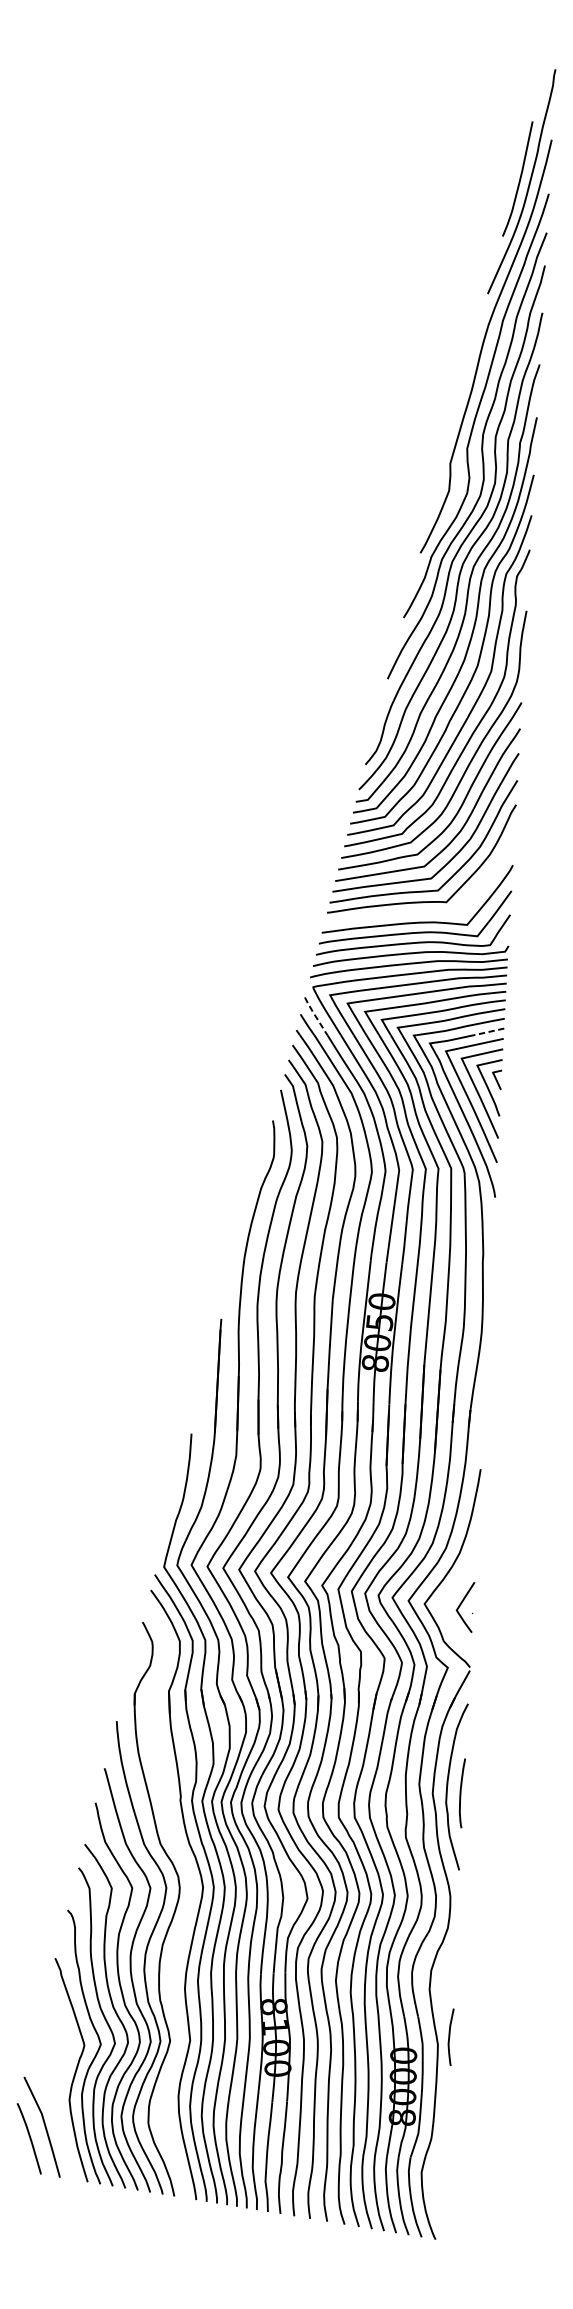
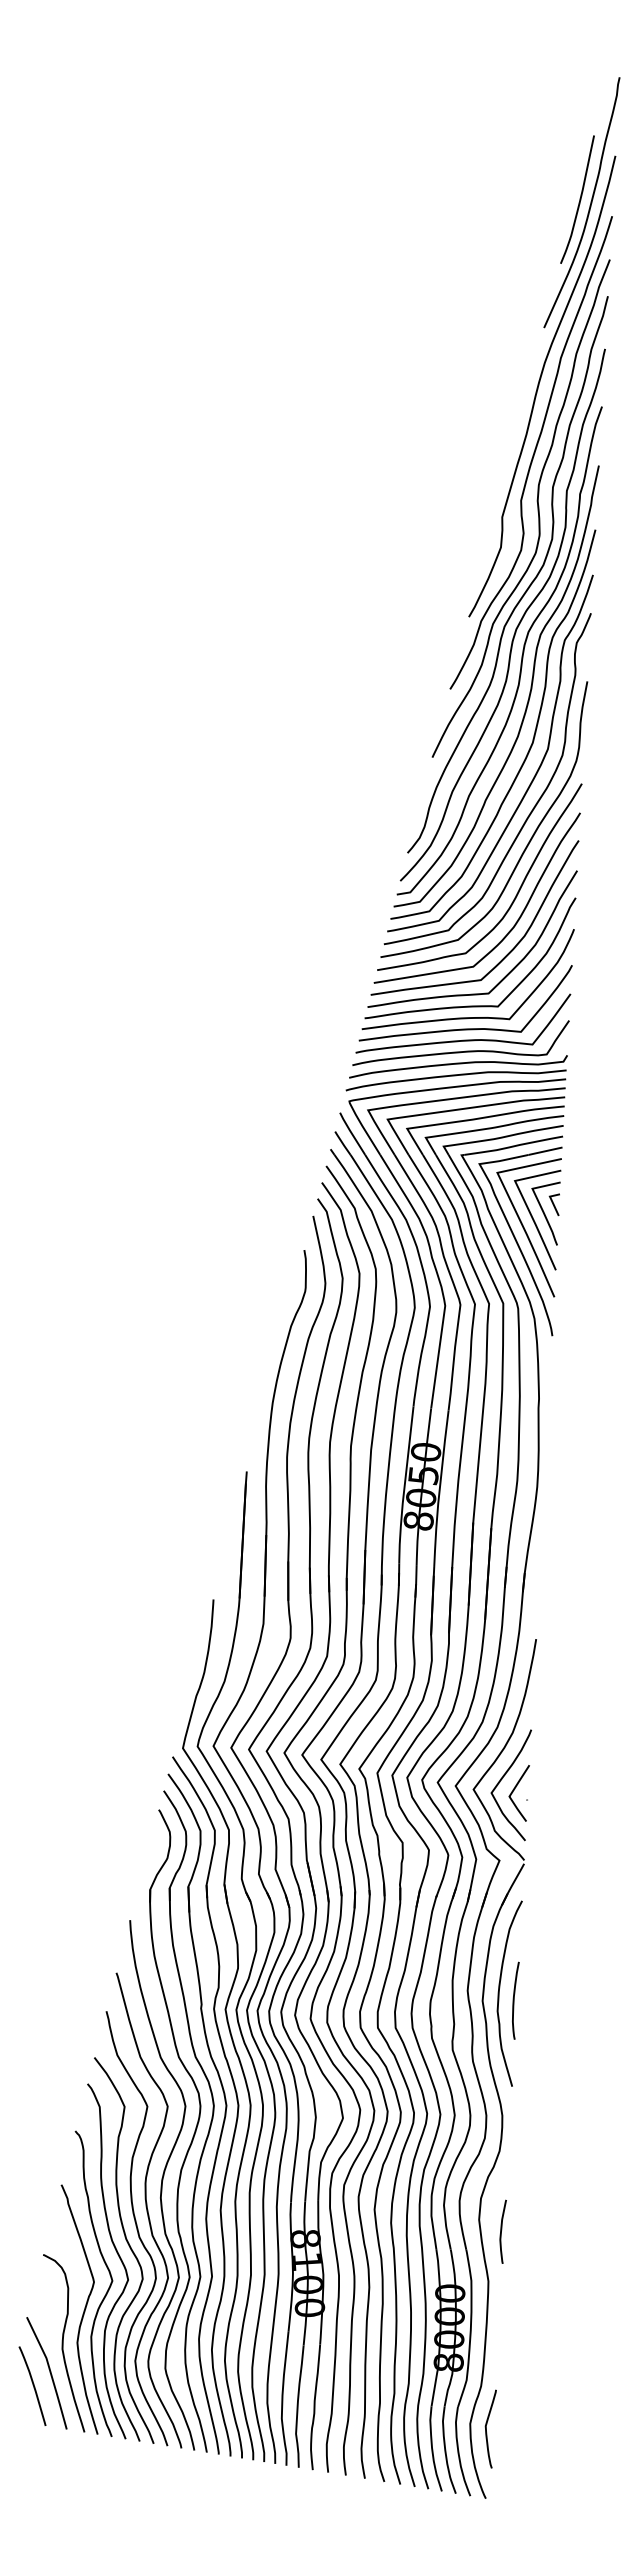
curve: (419, 912) -> (467, 1017), added
line: (315, 1015) -> (351, 1132), dashed -> solid
line: (488, 1032) -> (544, 1151), dashed -> solid
curve: (451, 1594) -> (503, 1778), added
part: (187, 1905) -> (209, 2125), added
curve: (450, 2036) -> (502, 2230), moved
curve: (57, 2100) -> (63, 2343), added
curve: (436, 2176) -> (486, 2428), added

